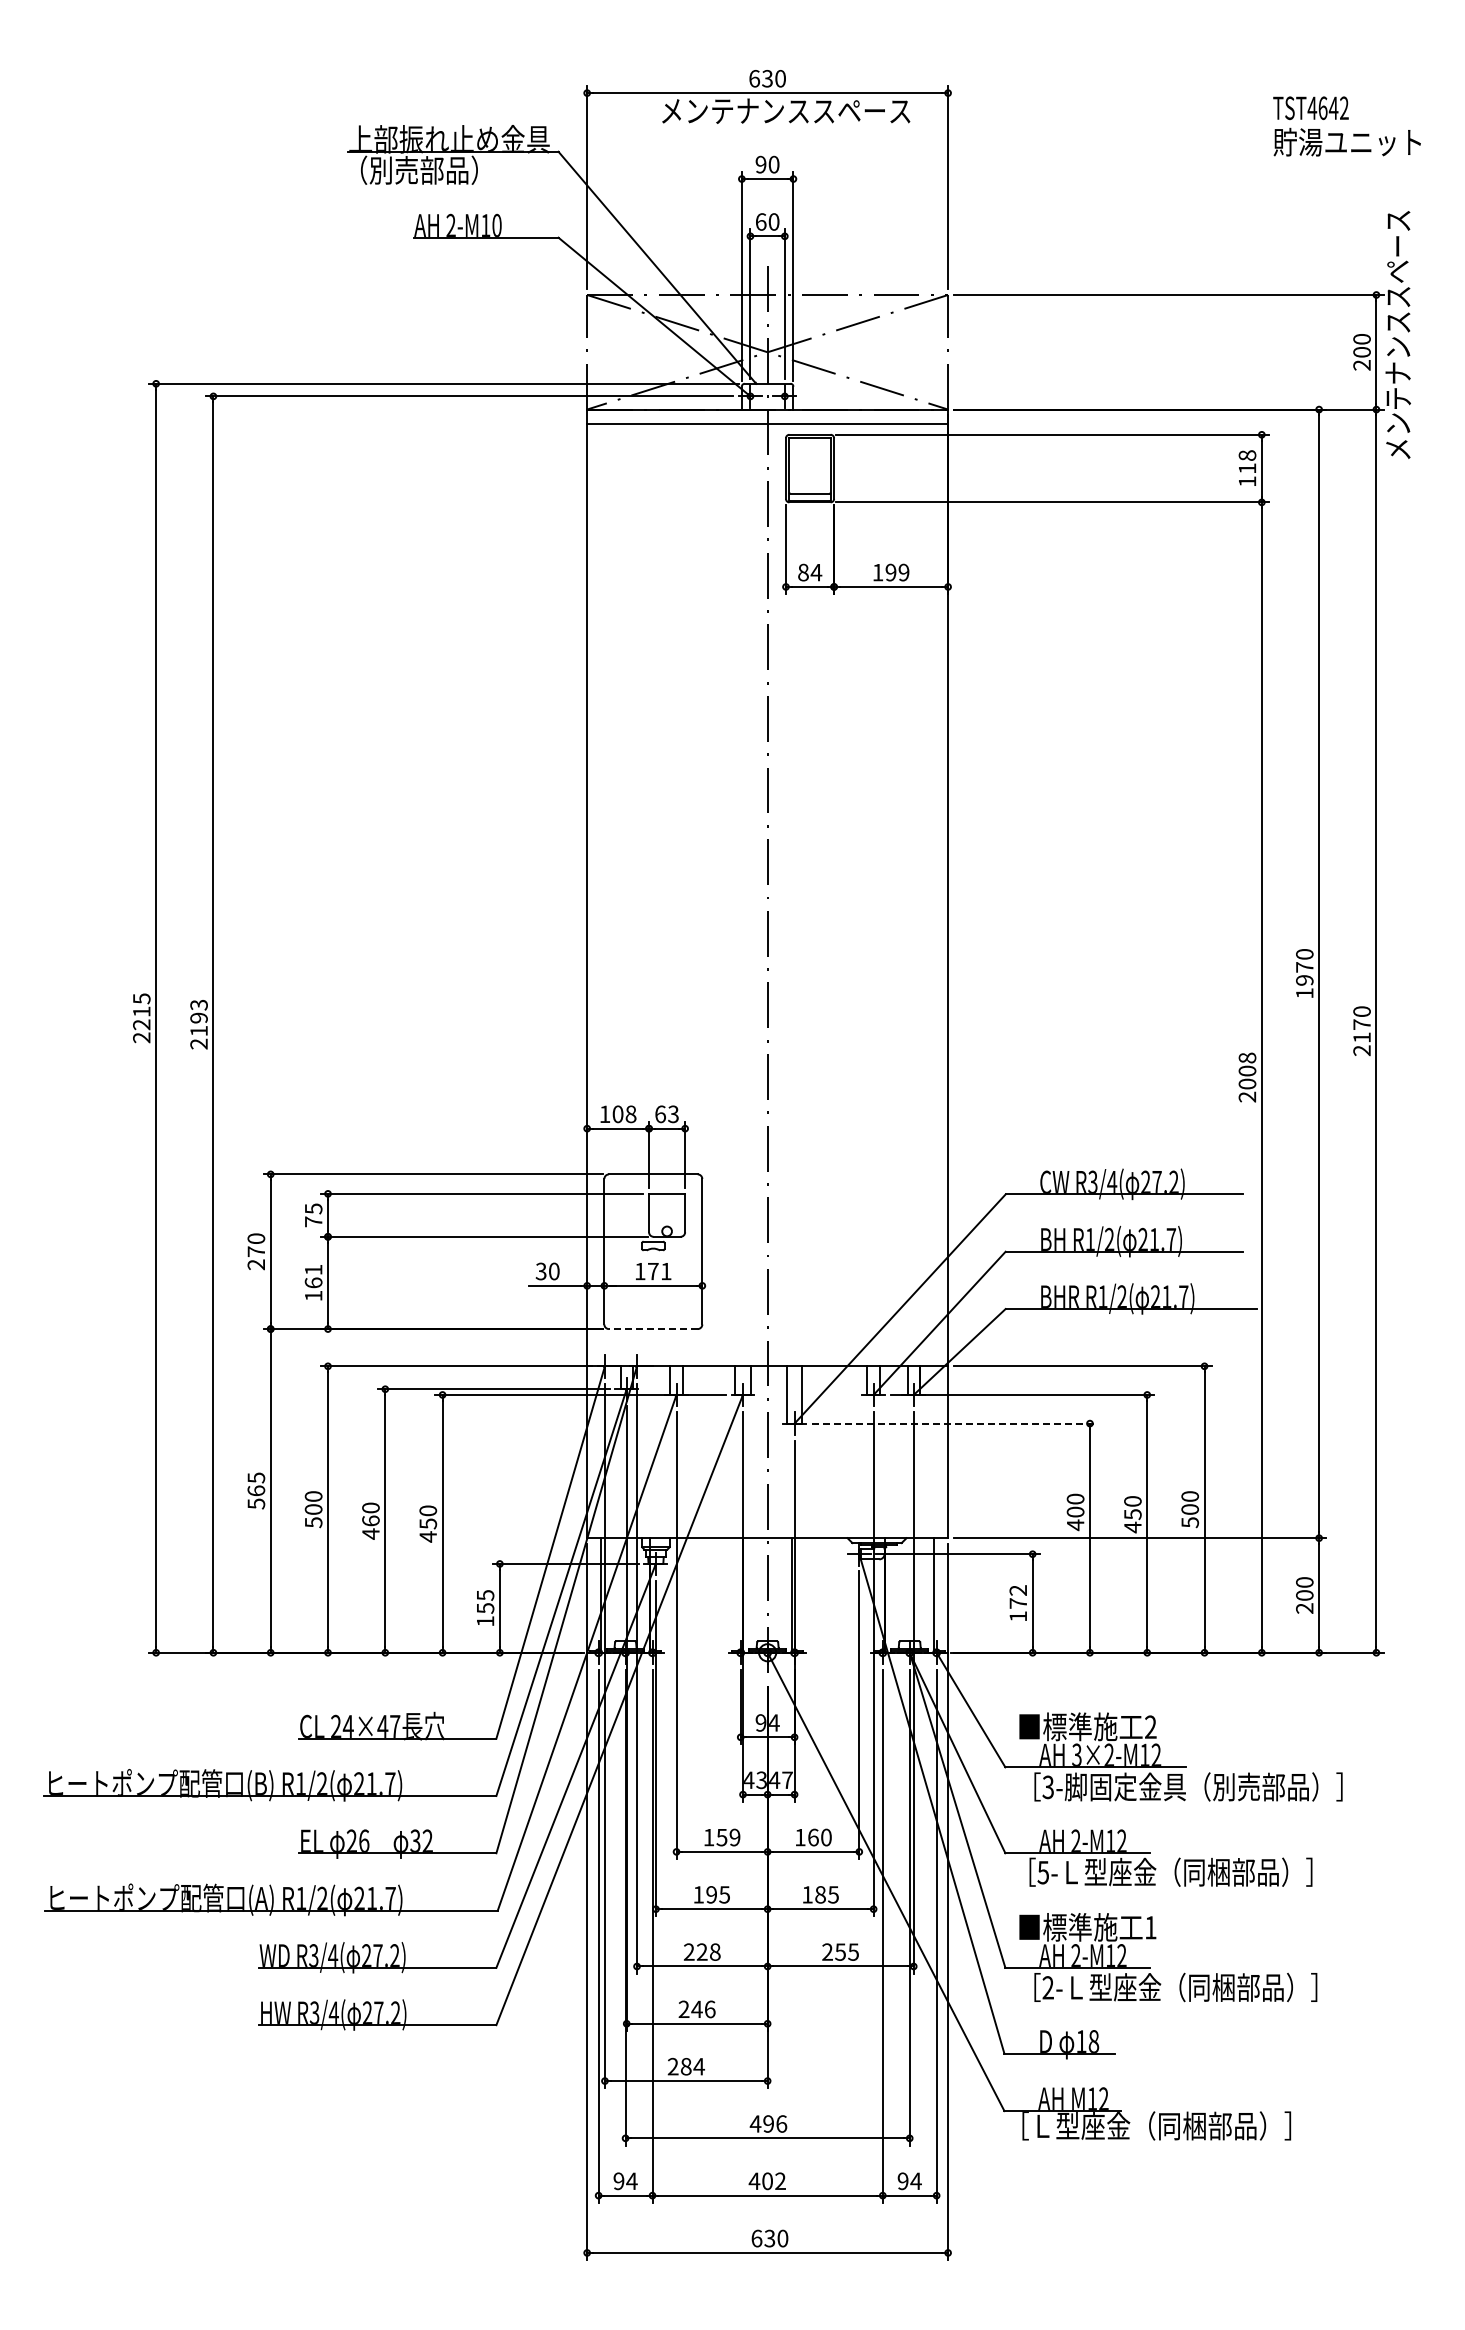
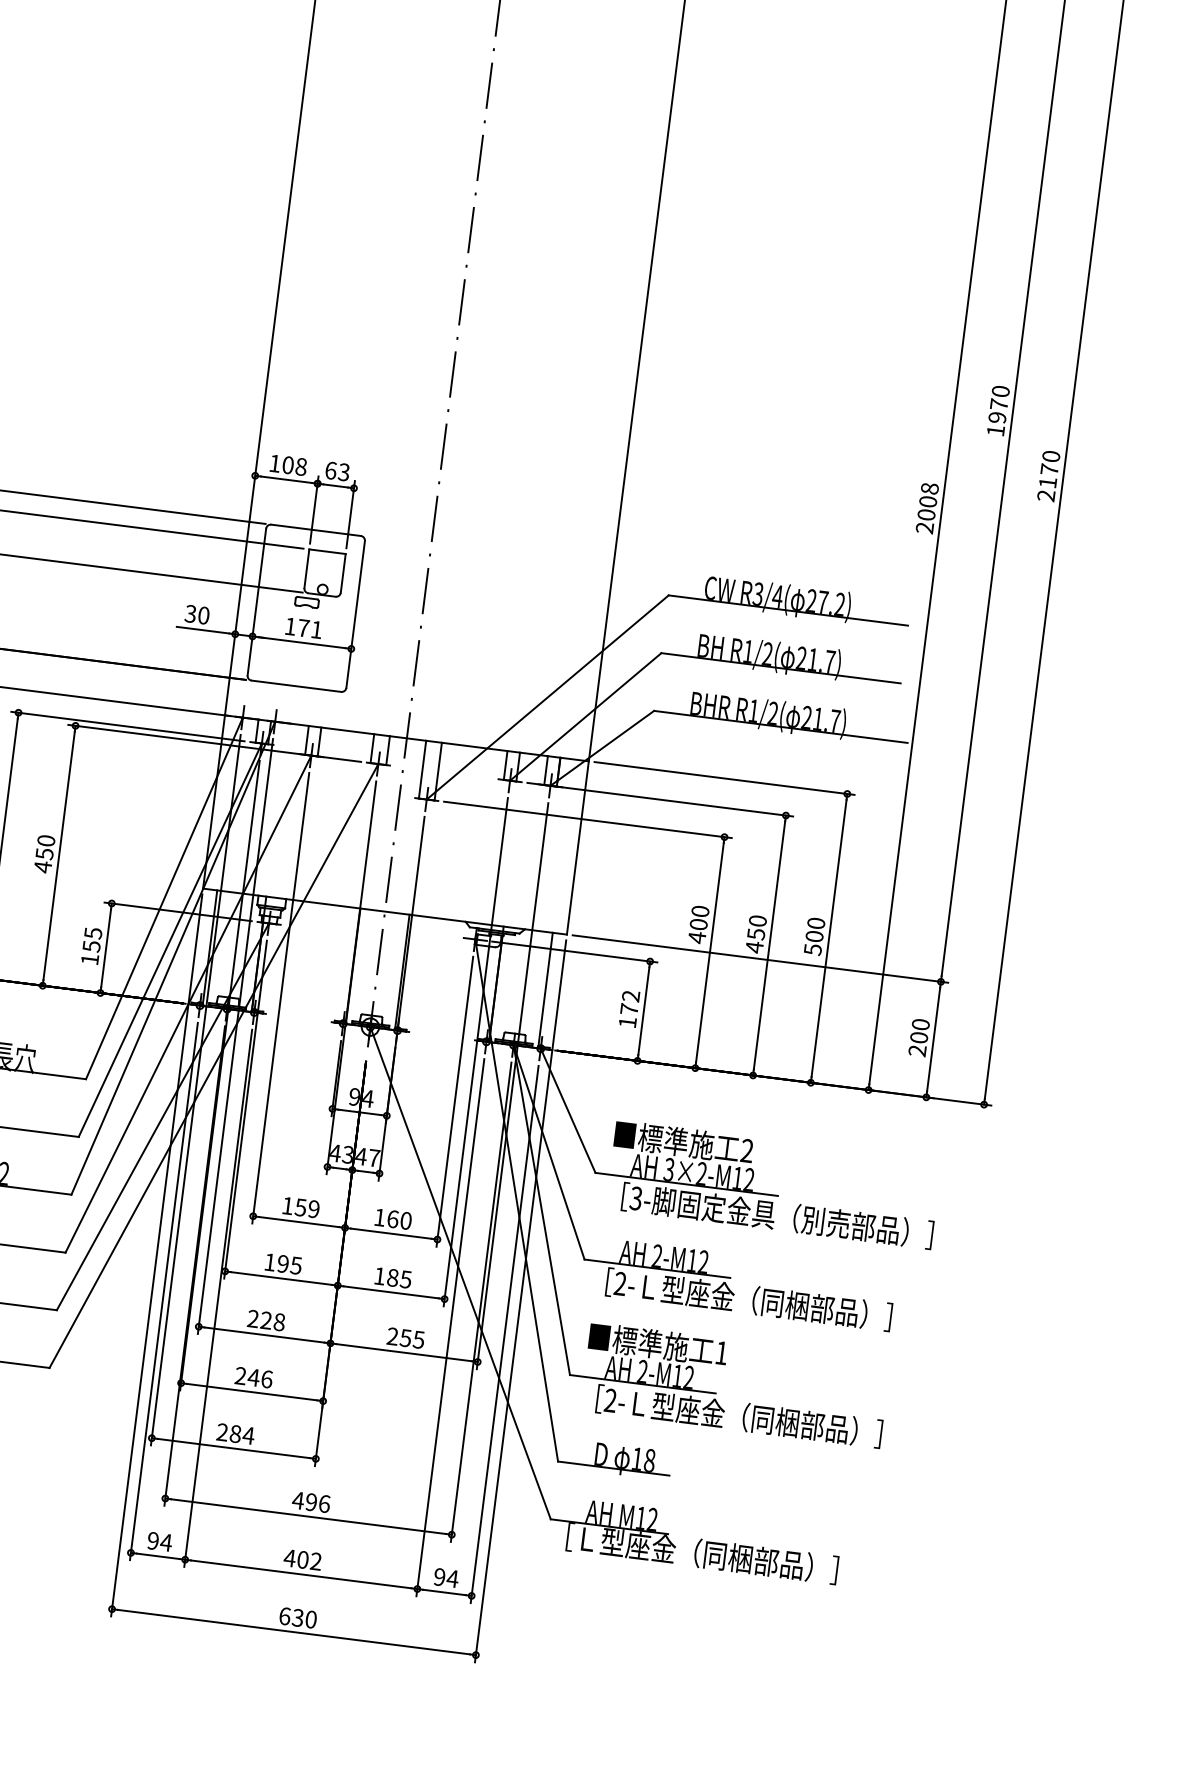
line: (652, 1329) -> (295, 686), dashed -> solid
line: (954, 1423) -> (587, 819), dashed -> solid
text: (1043, 1872) -> (620, 1283), 5- -> 2-

